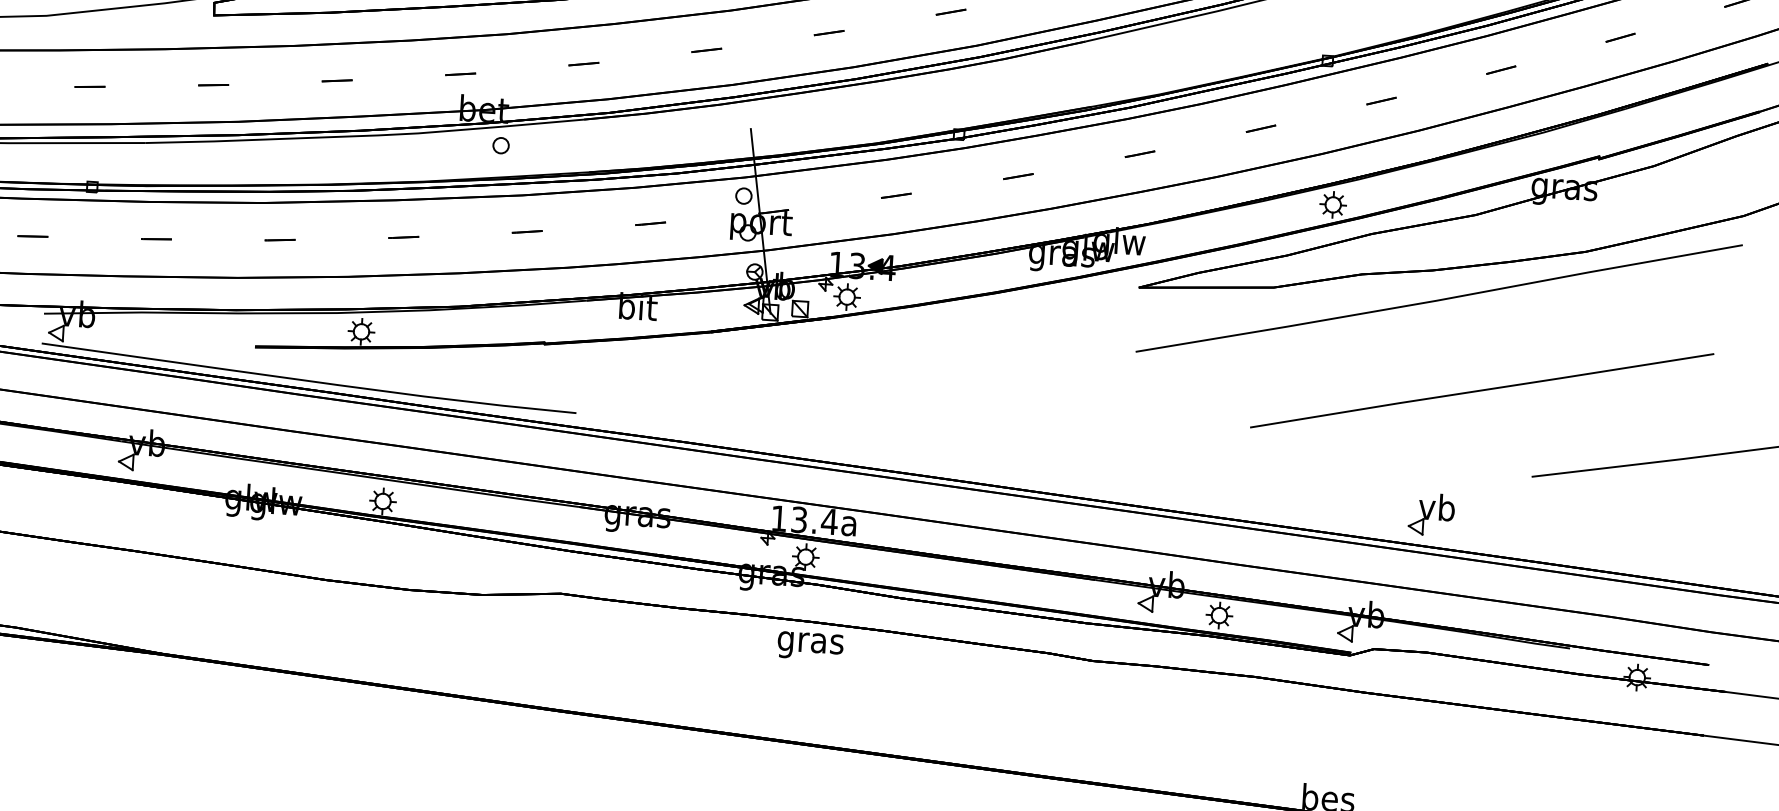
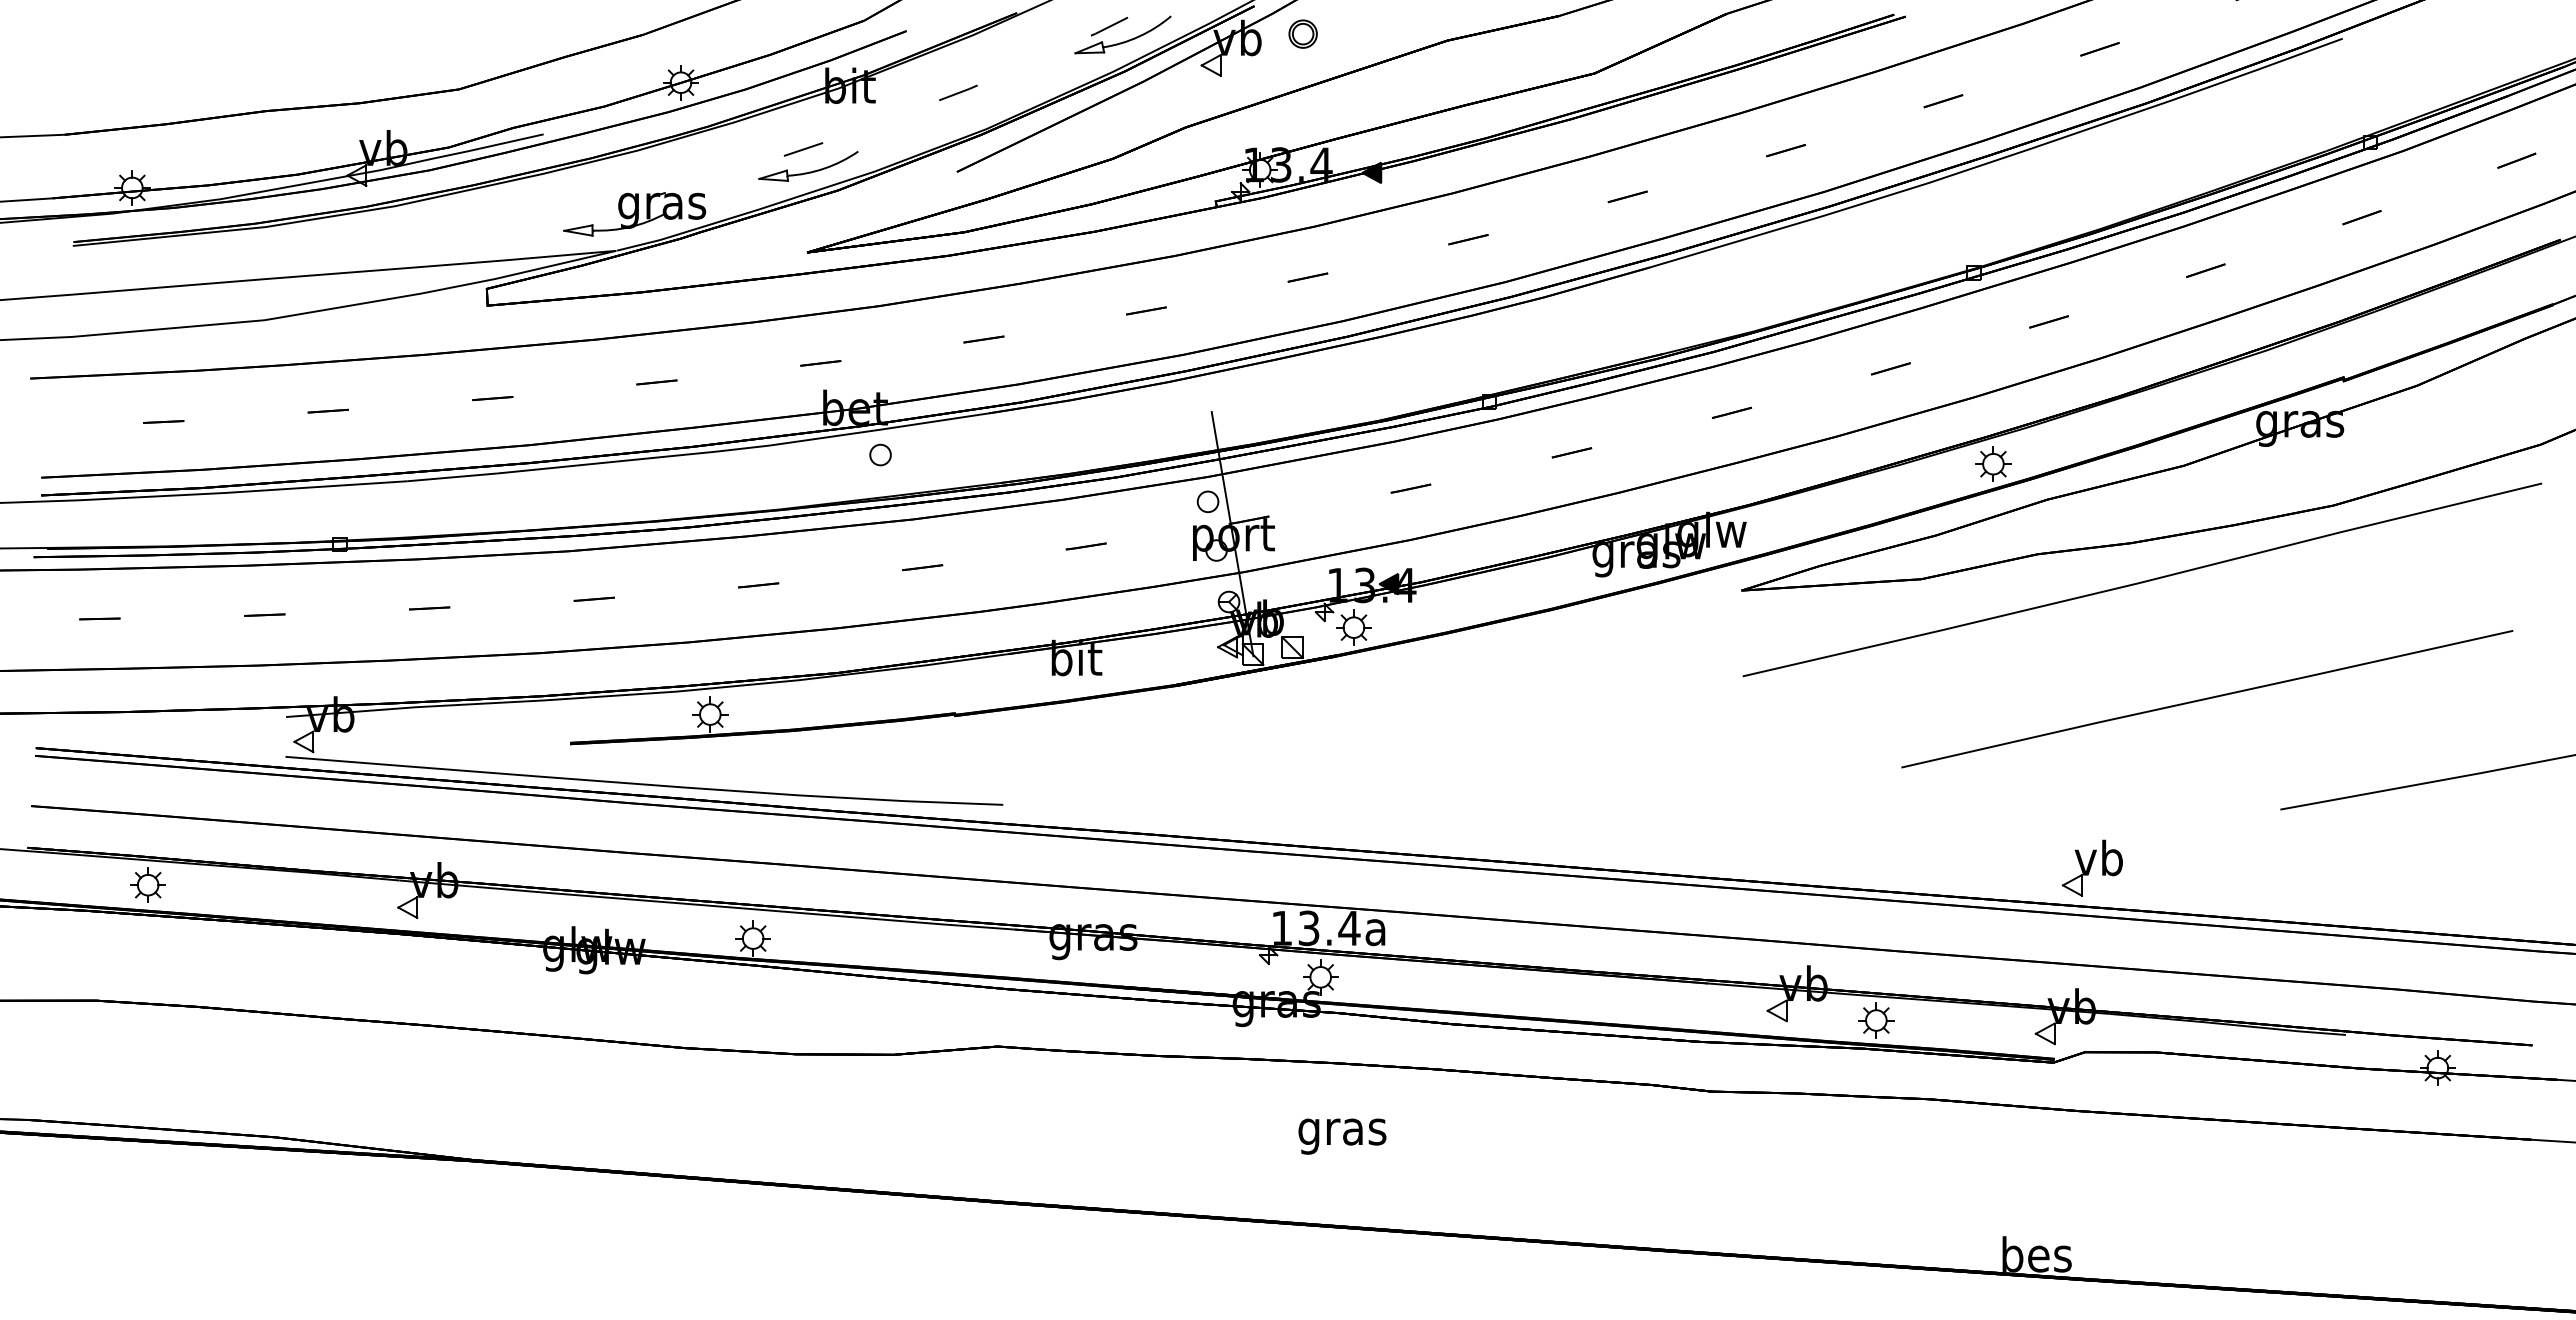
part: (1431, 513) -> (2091, 867), moved
text: (810, 646) -> (1342, 1136), moved

